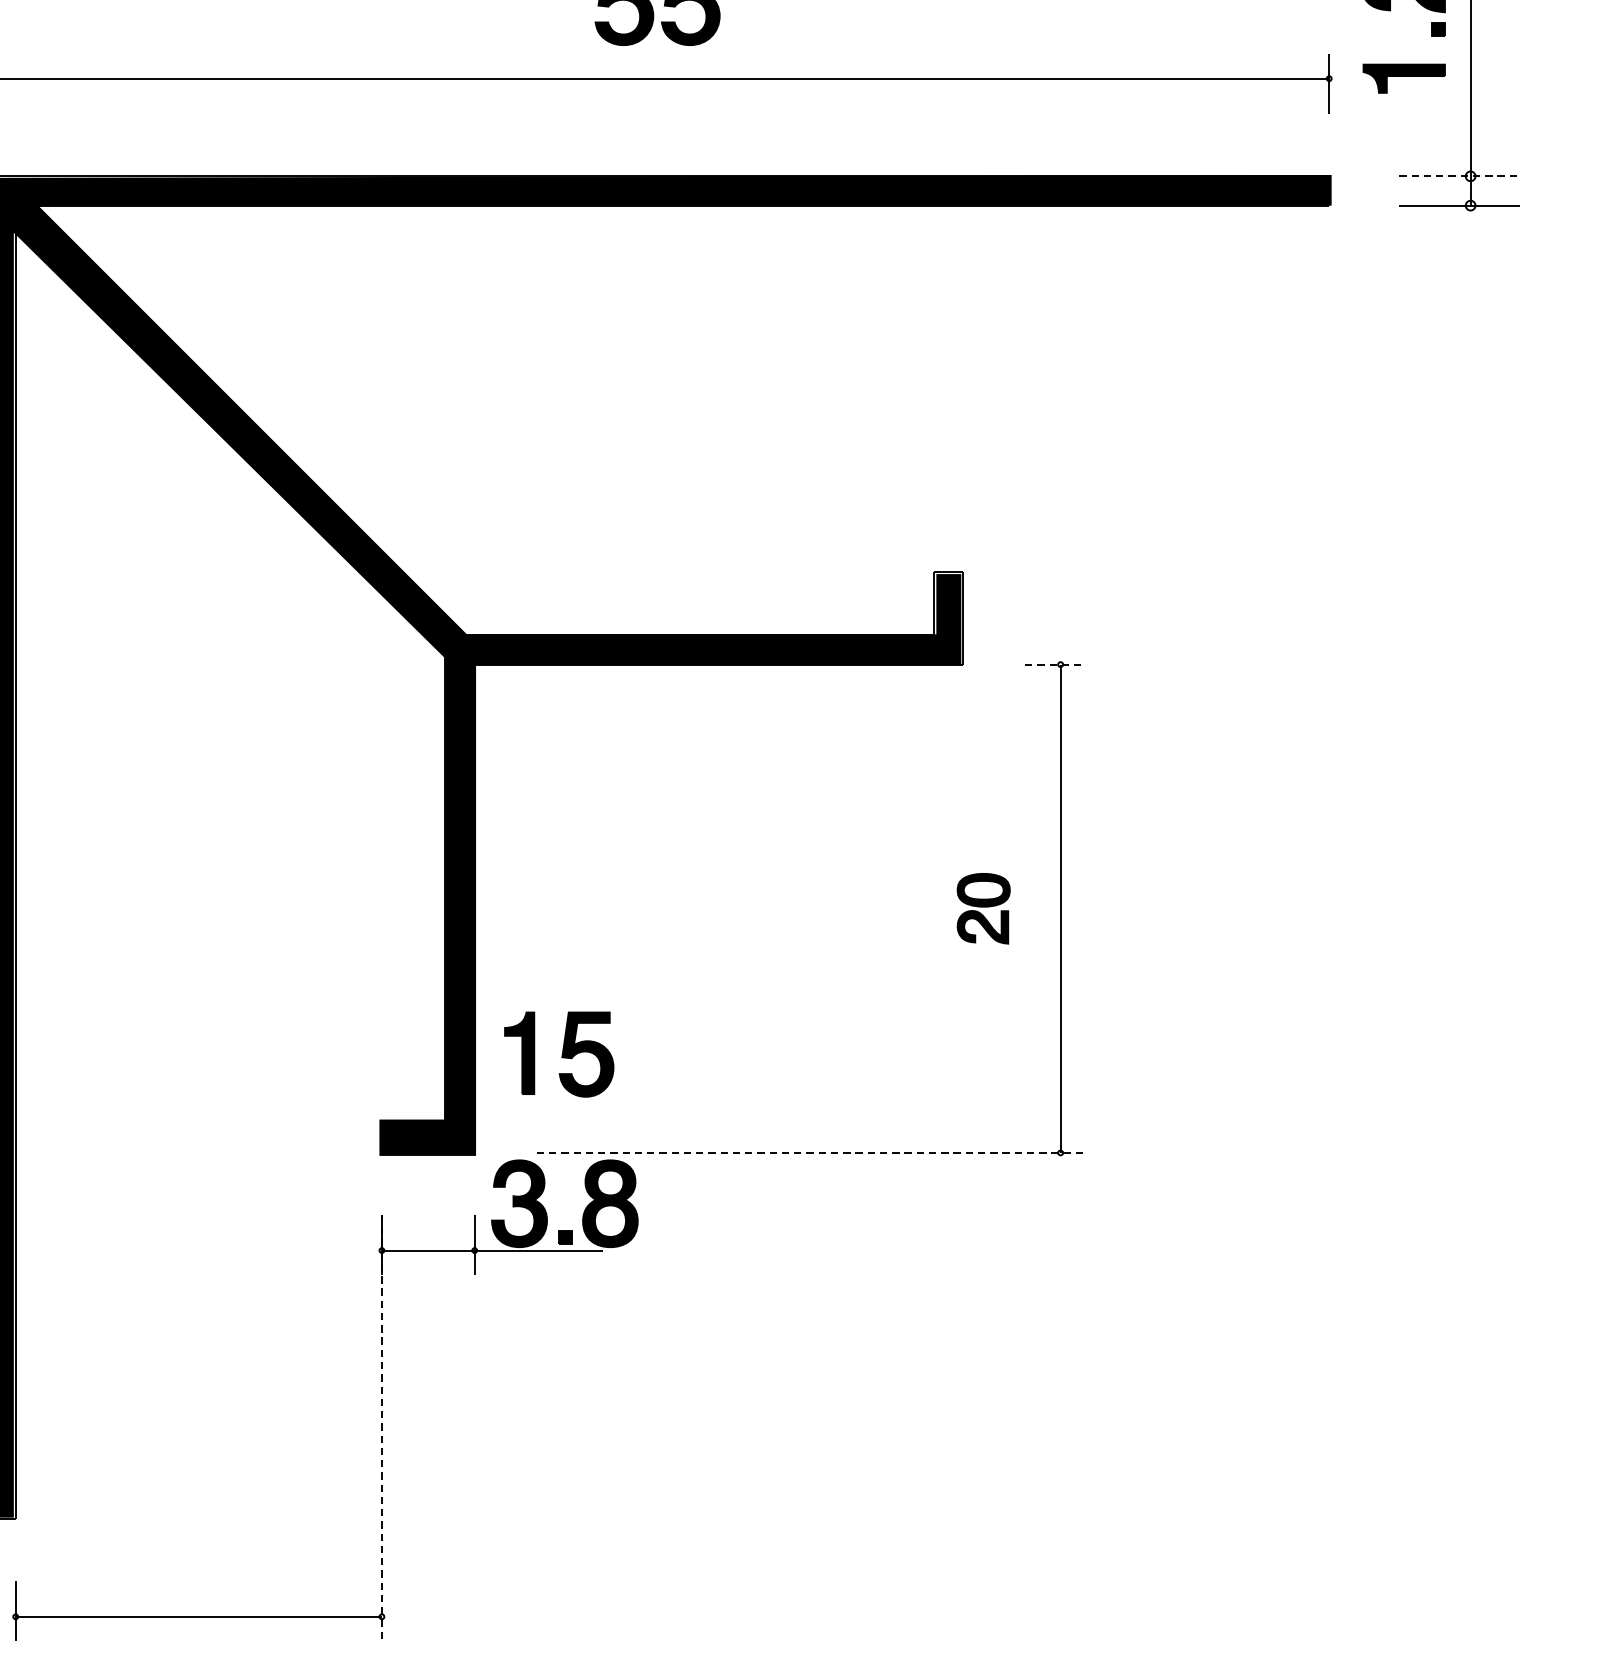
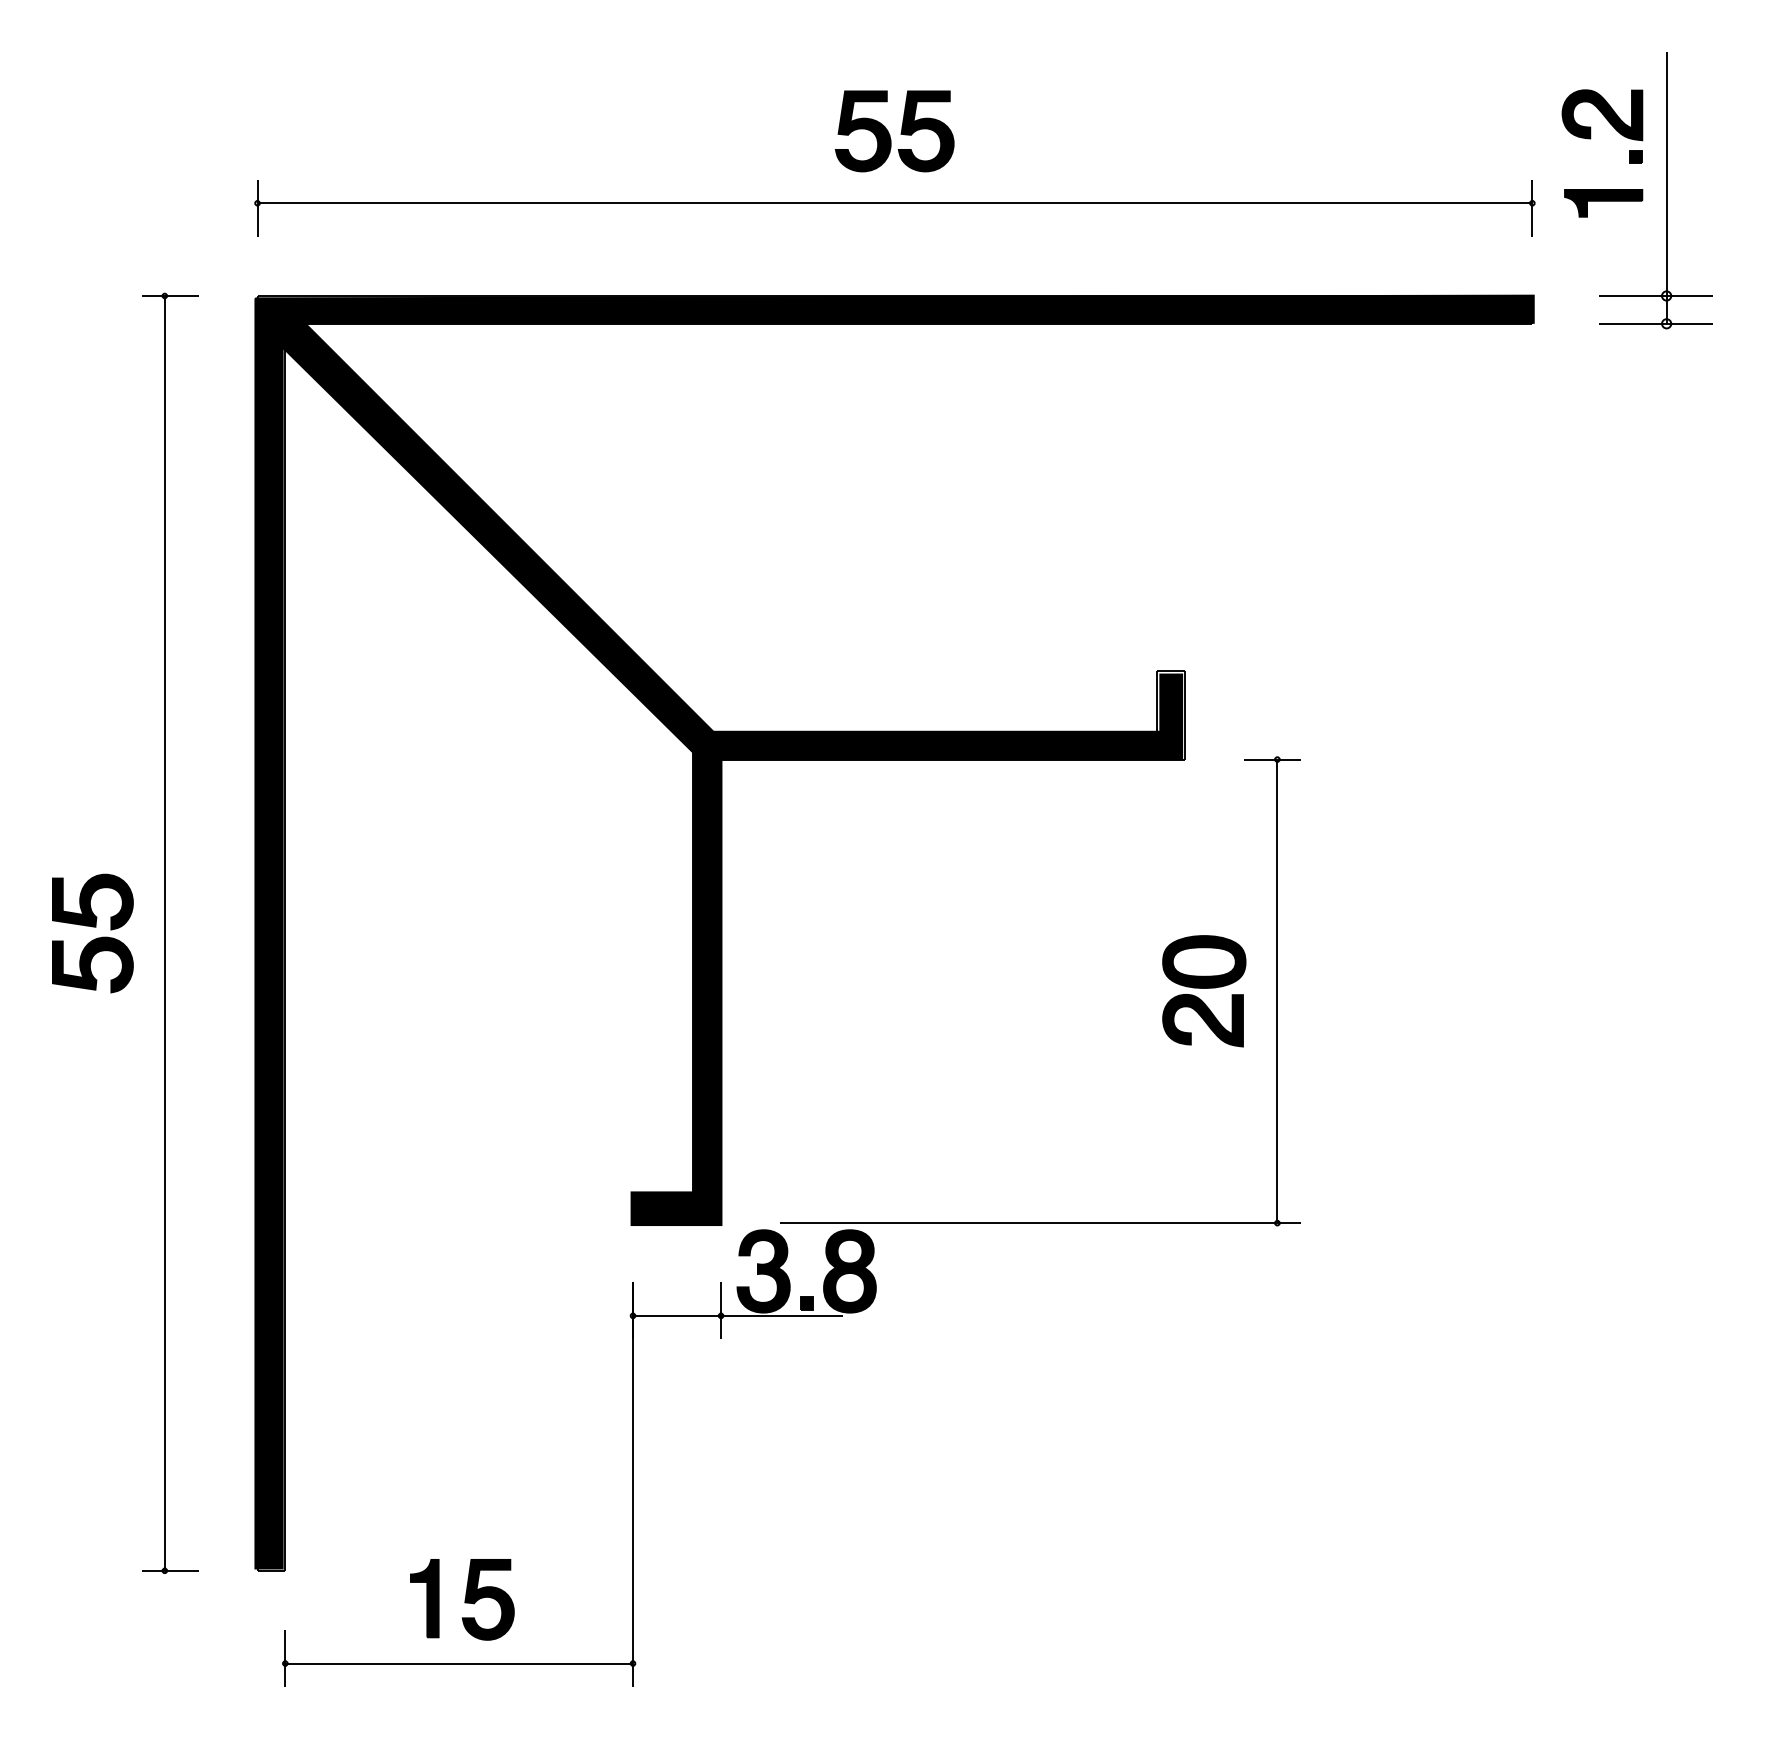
line: (1459, 176) -> (1656, 296), dashed -> solid
line: (1055, 664) -> (1272, 759), dashed -> solid
part: (983, 908) -> (1204, 991), size x1.67
part: (559, 1054) -> (462, 1599), moved
line: (811, 1153) -> (1040, 1223), dashed -> solid
line: (381, 1428) -> (632, 1484), dashed -> solid

